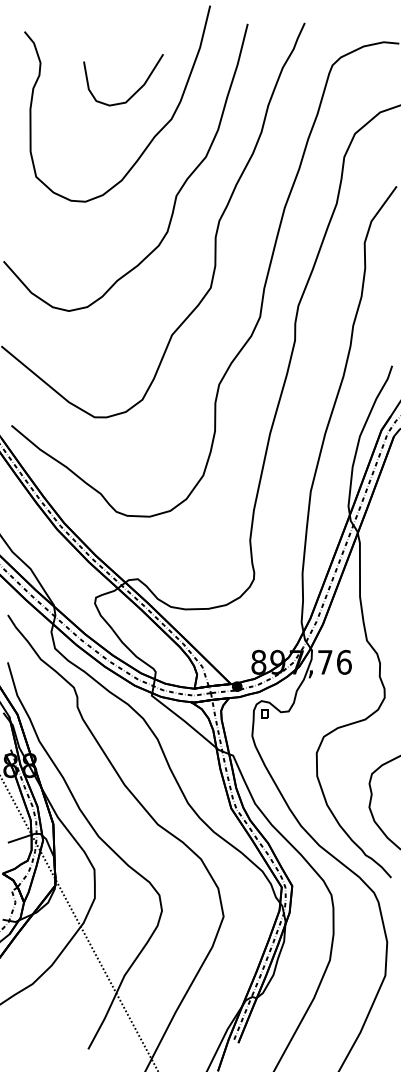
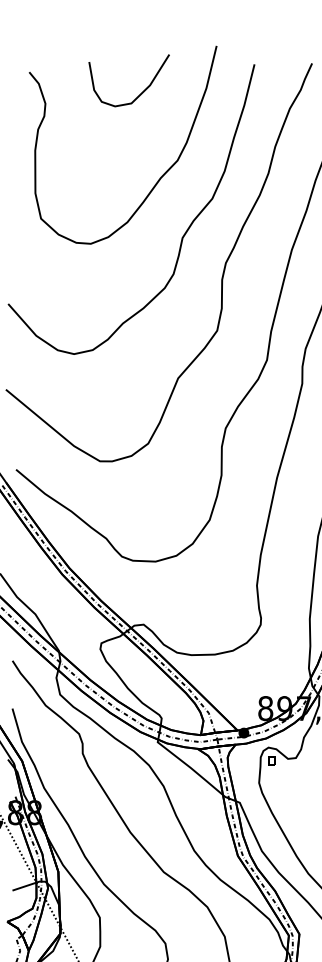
curve: (135, 91) -> (141, 92), moved

